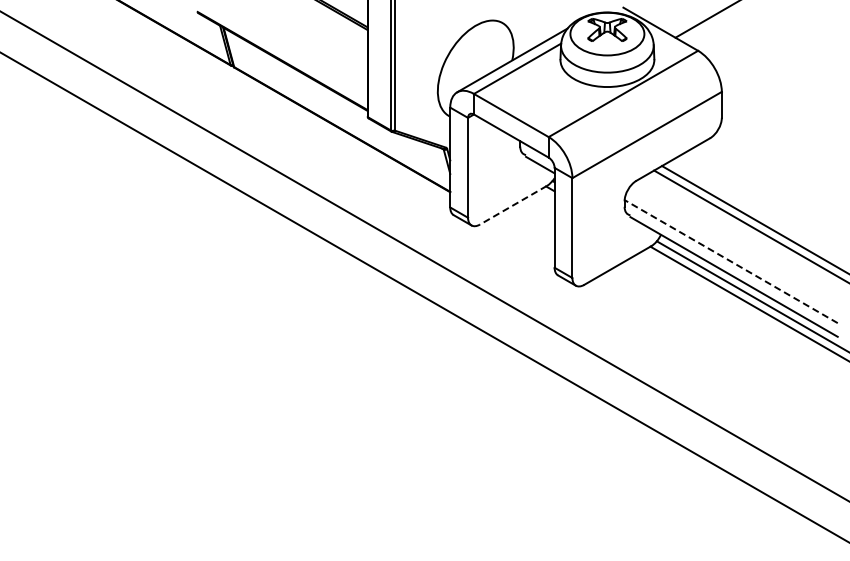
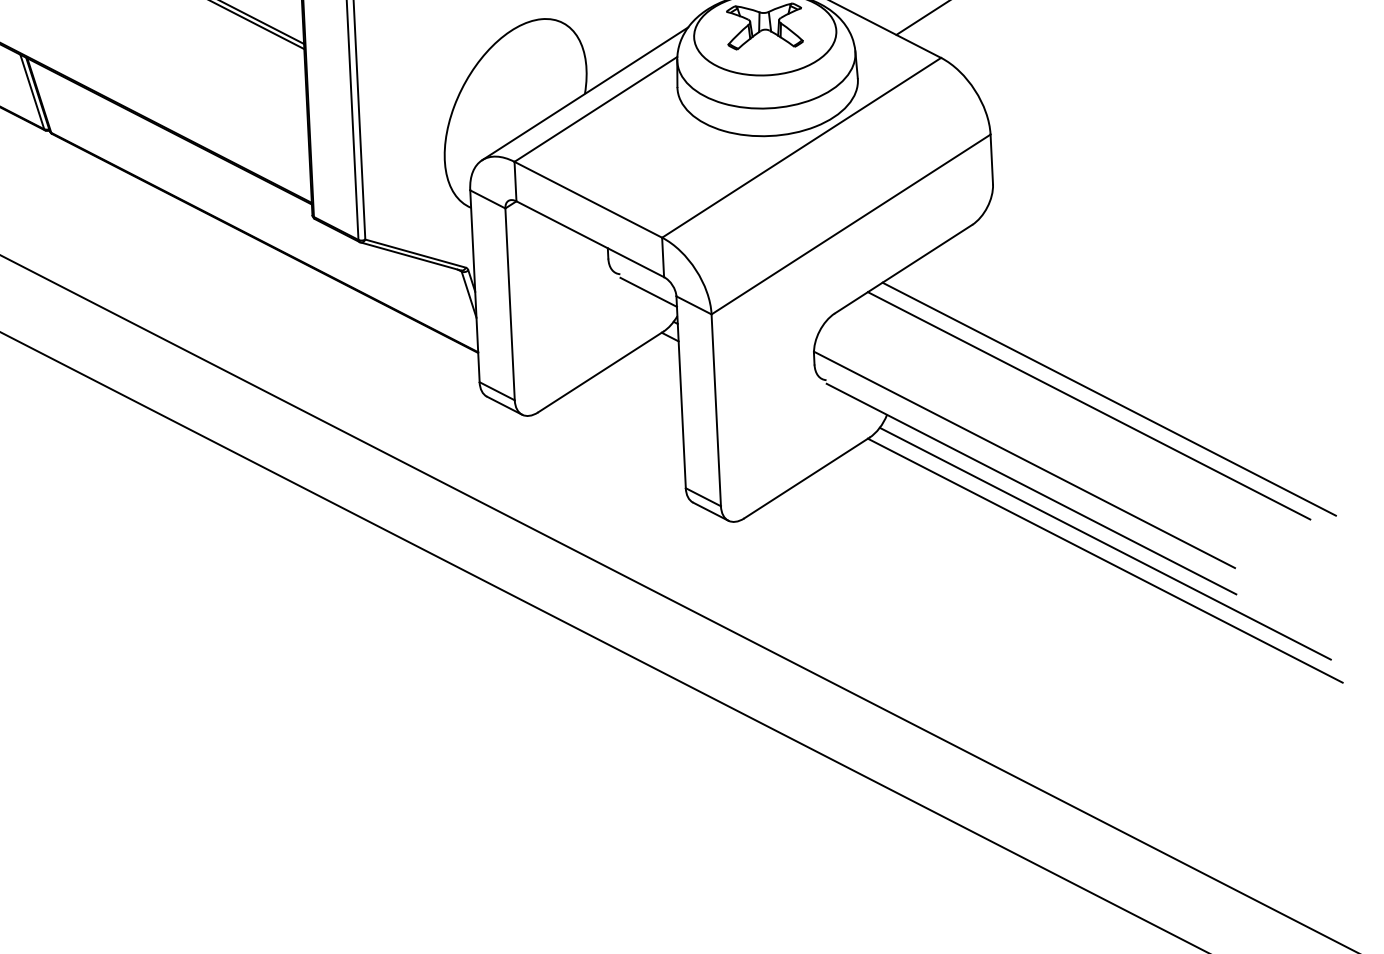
line: (513, 205) -> (600, 372), dashed -> solid
line: (730, 261) -> (1023, 459), dashed -> solid

